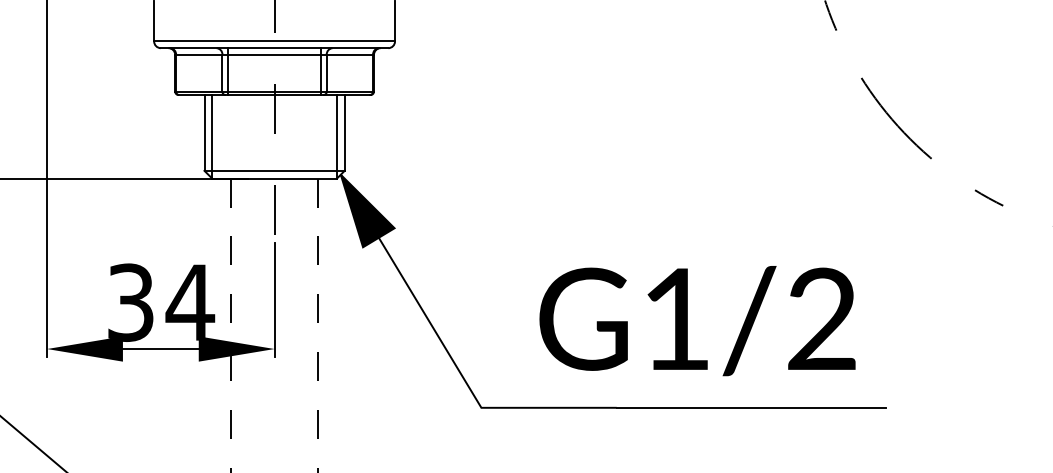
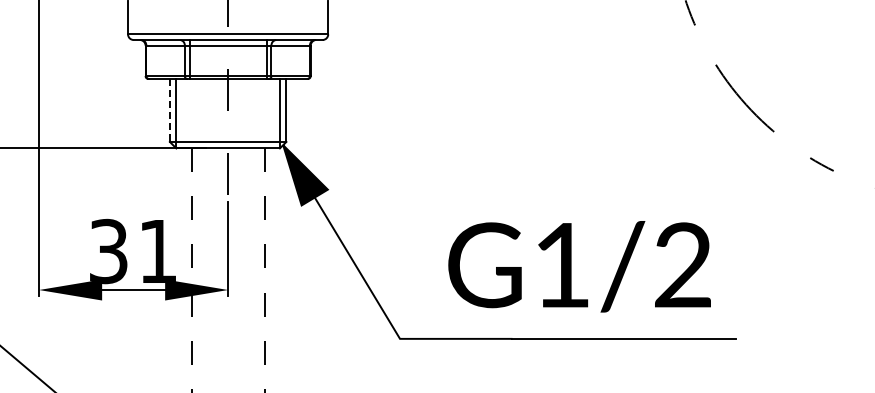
line: (204, 133) -> (169, 110), solid -> dashed
text: (189, 302) -> (157, 251), 34 -> 31

